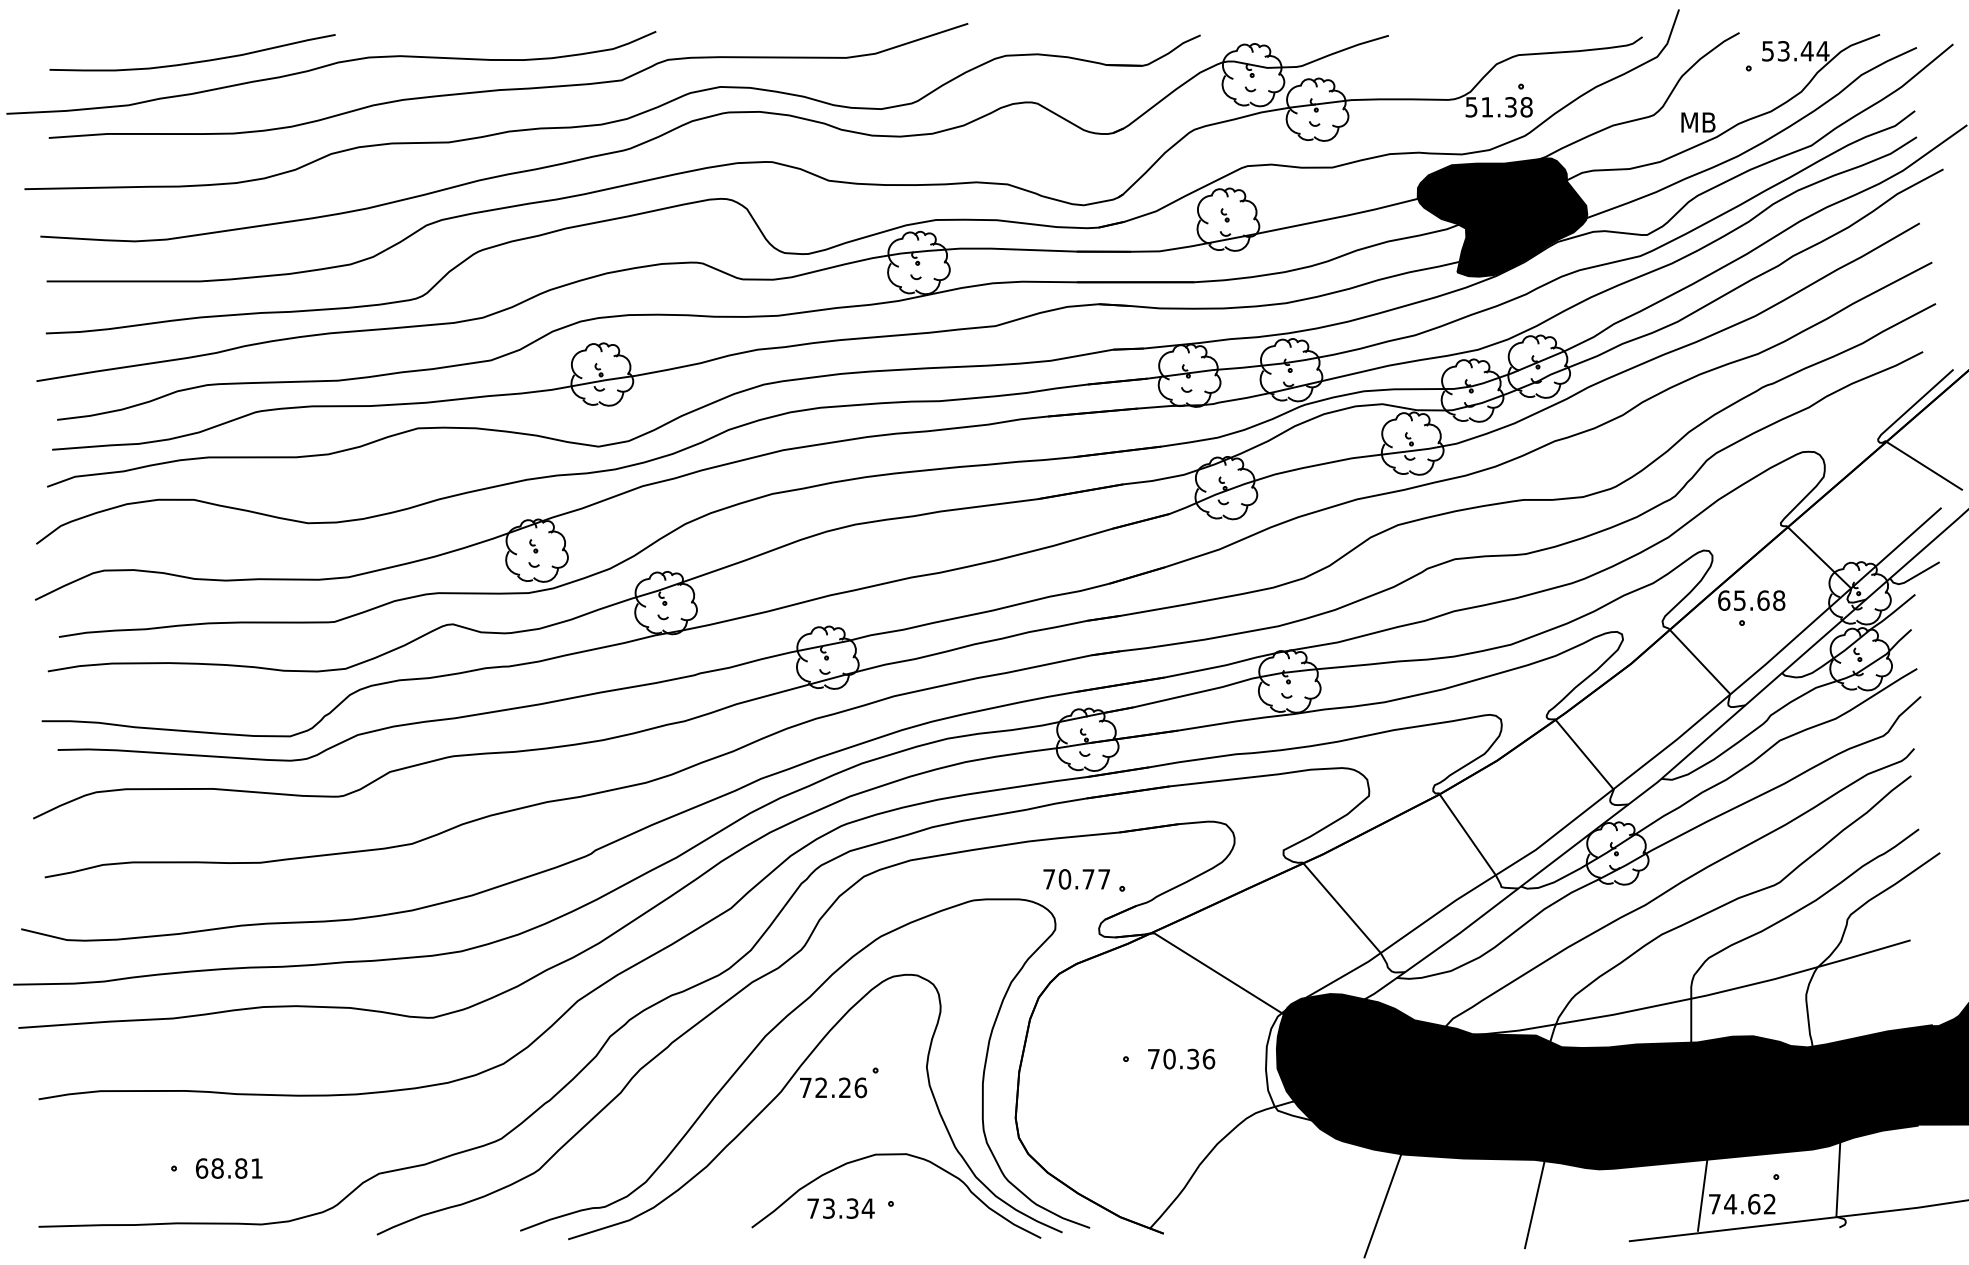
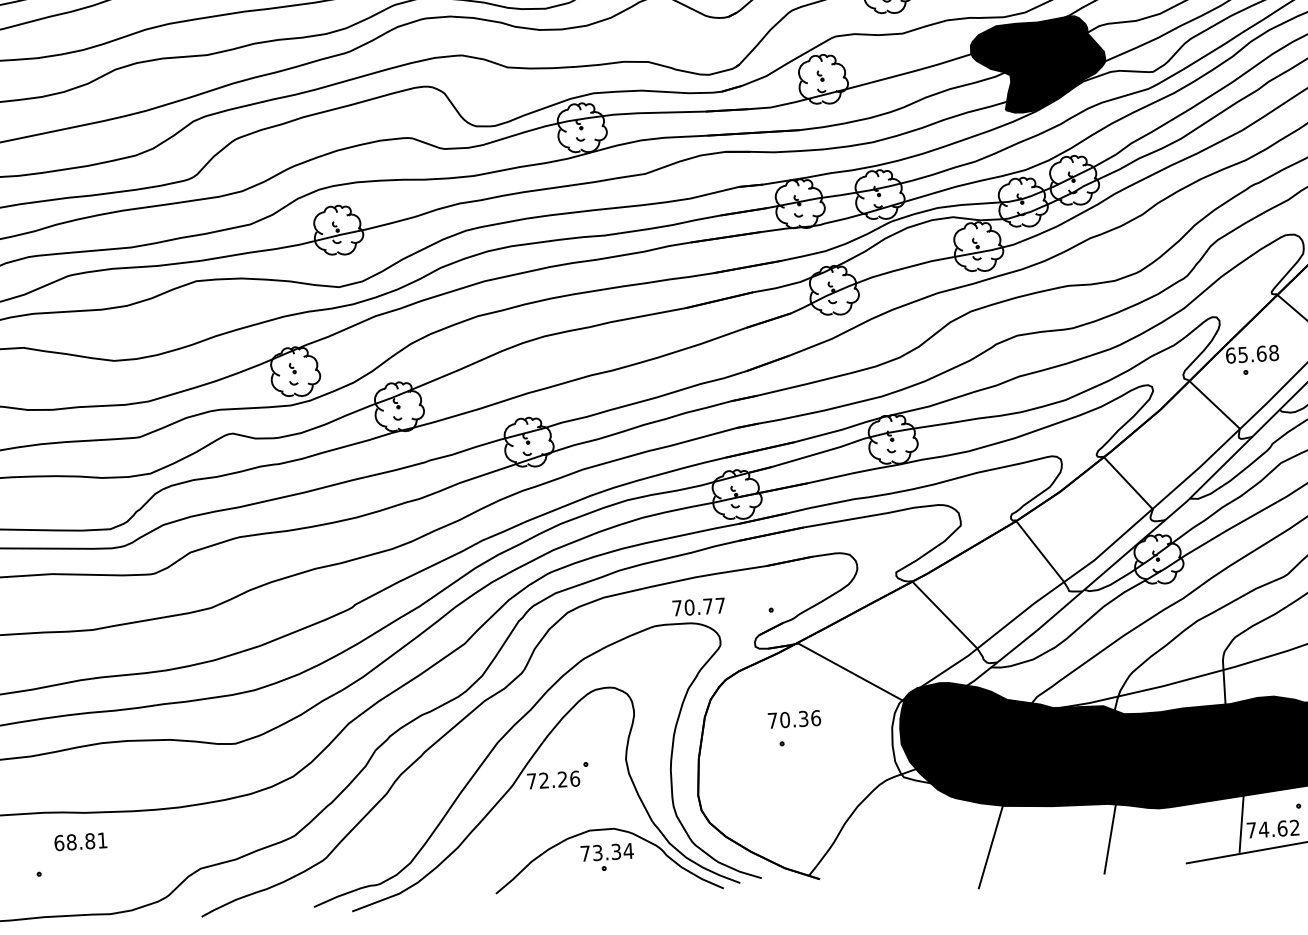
text: (1076, 879) -> (698, 607), moved
text: (1181, 1058) -> (794, 718), moved
text: (229, 1168) -> (80, 841), moved
text: (840, 1208) -> (606, 852), moved

